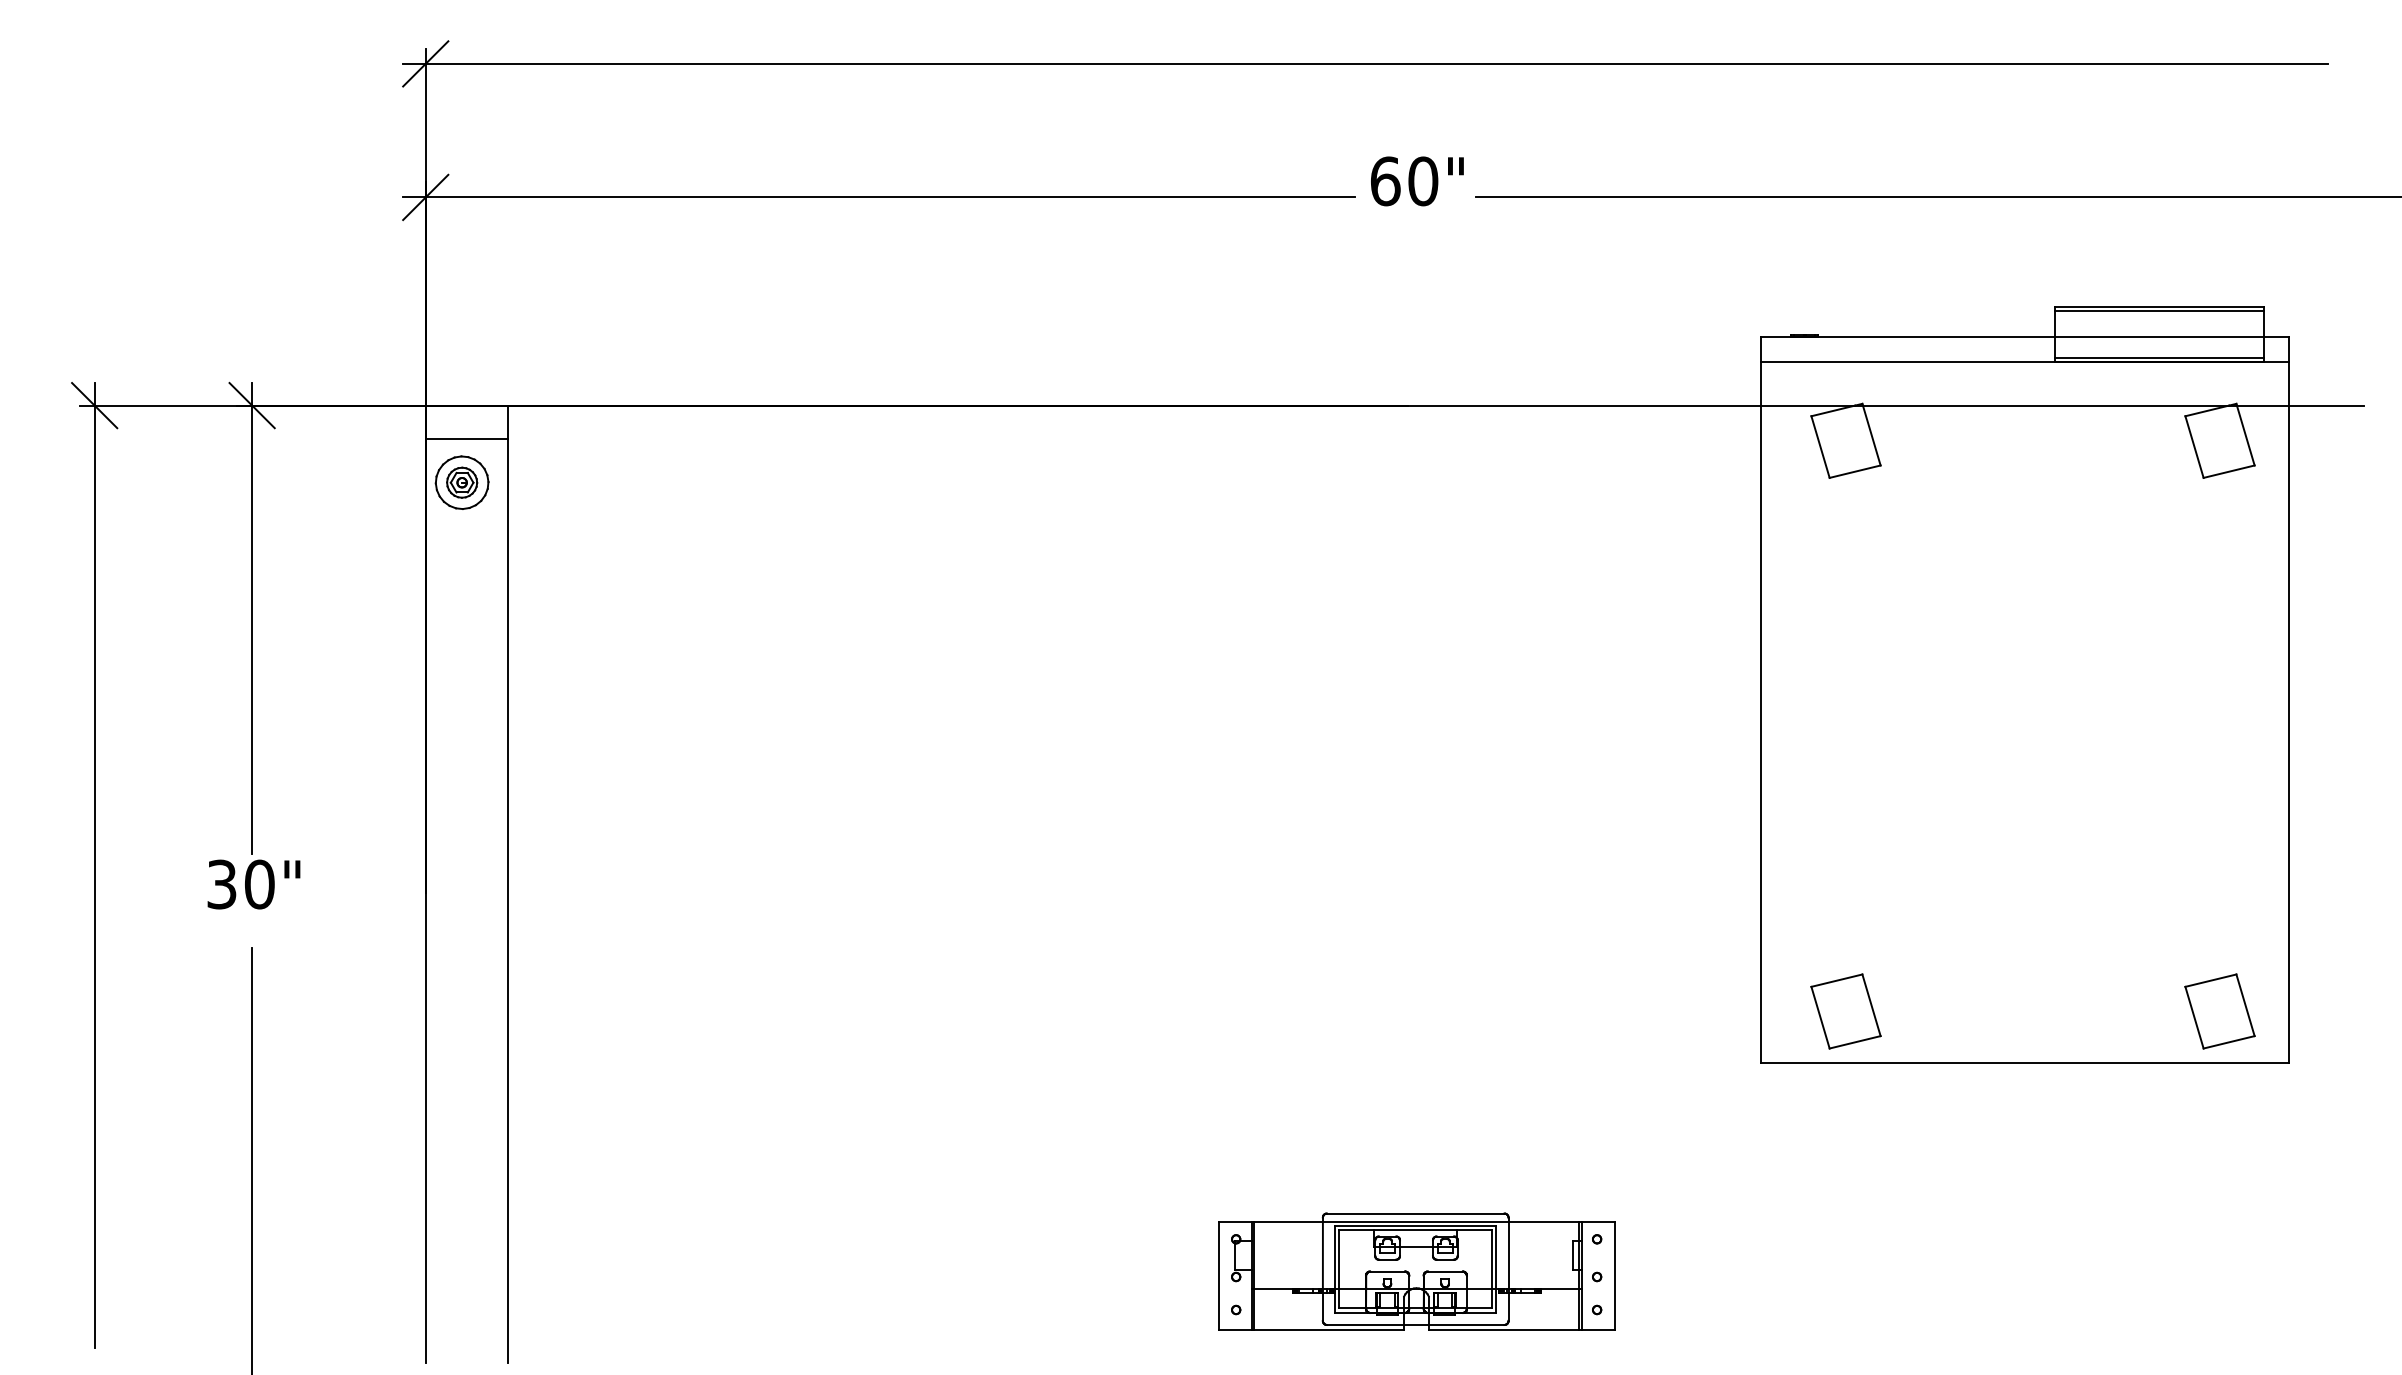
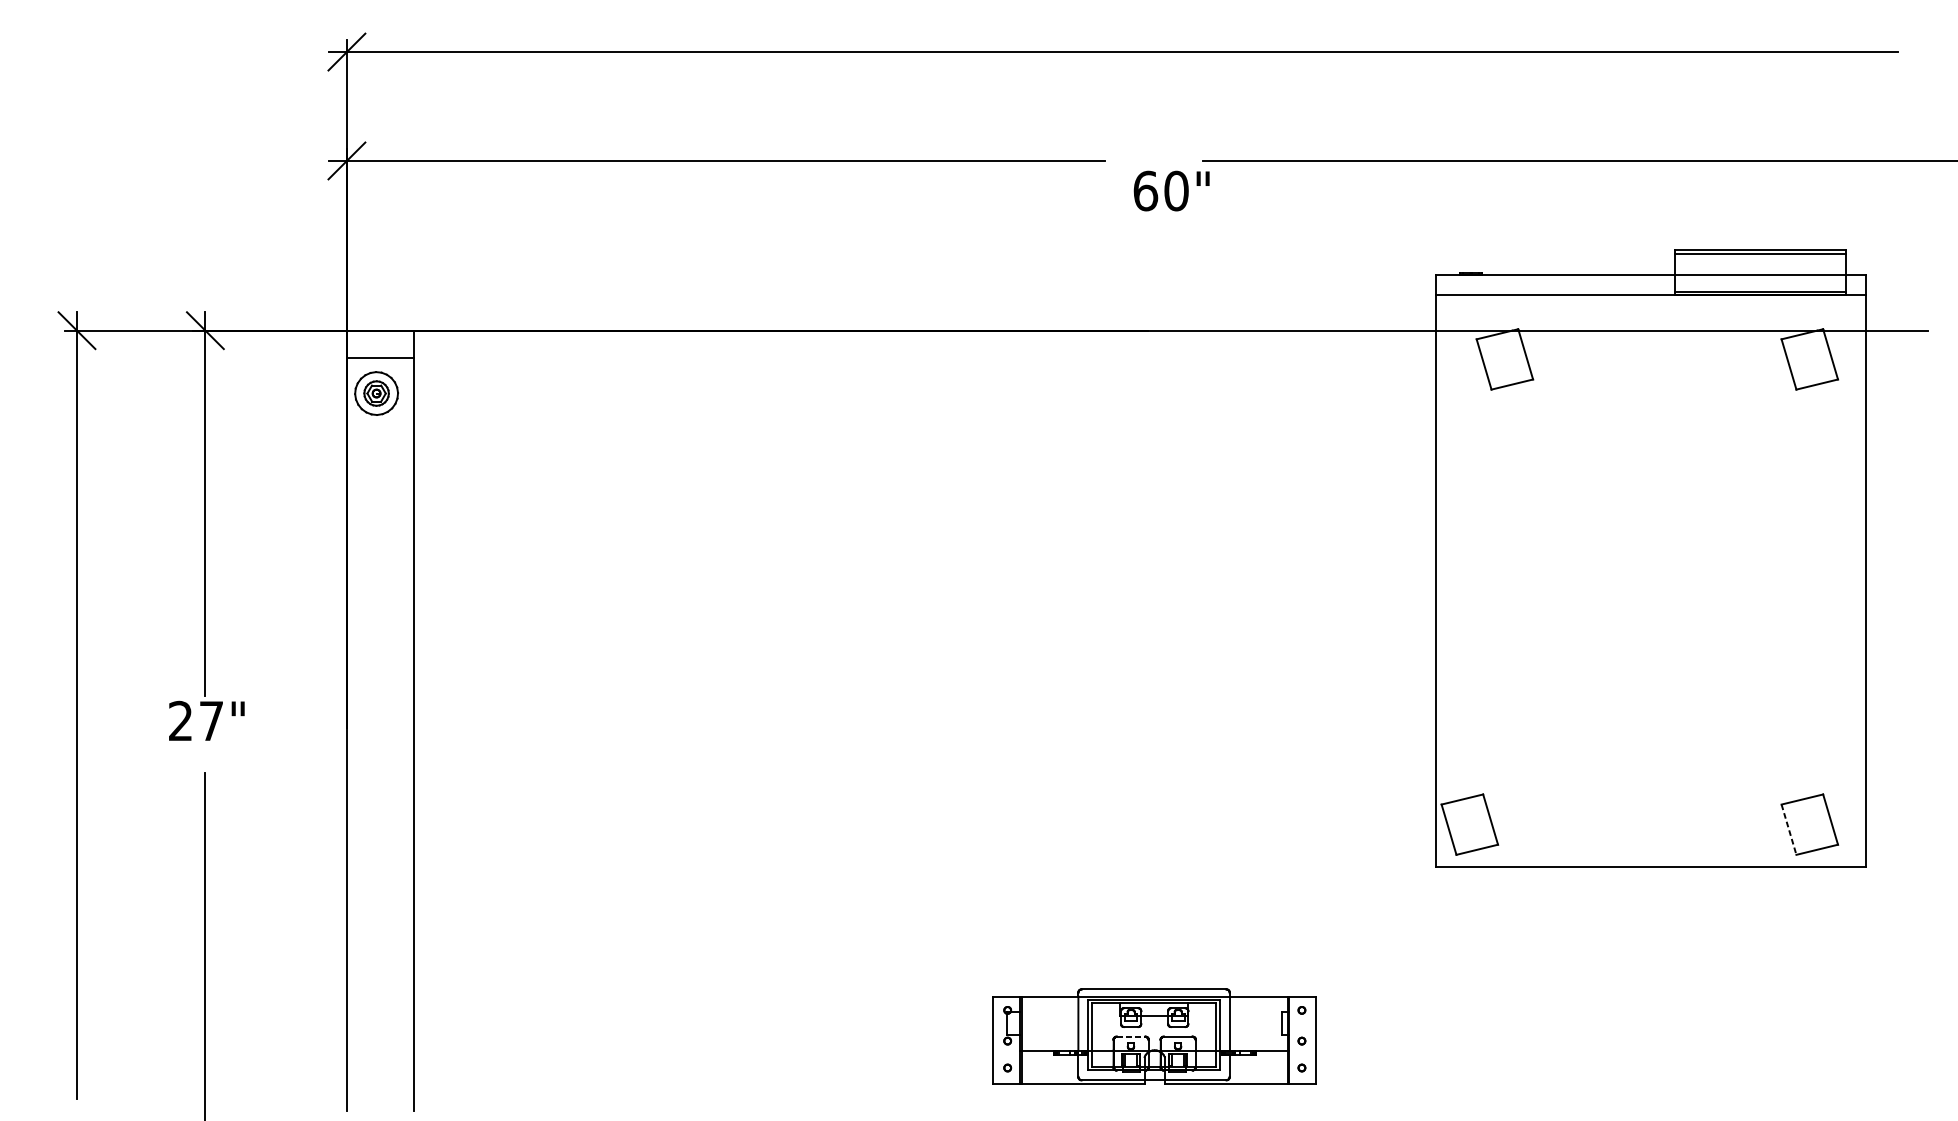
text: (1417, 181) -> (1171, 191), moved
text: (240, 884) -> (195, 721), 30" -> 27"
part: (1845, 1011) -> (1469, 824), moved
line: (2194, 1018) -> (1789, 830), solid -> dashed
line: (1388, 1271) -> (1131, 1036), solid -> dashed

